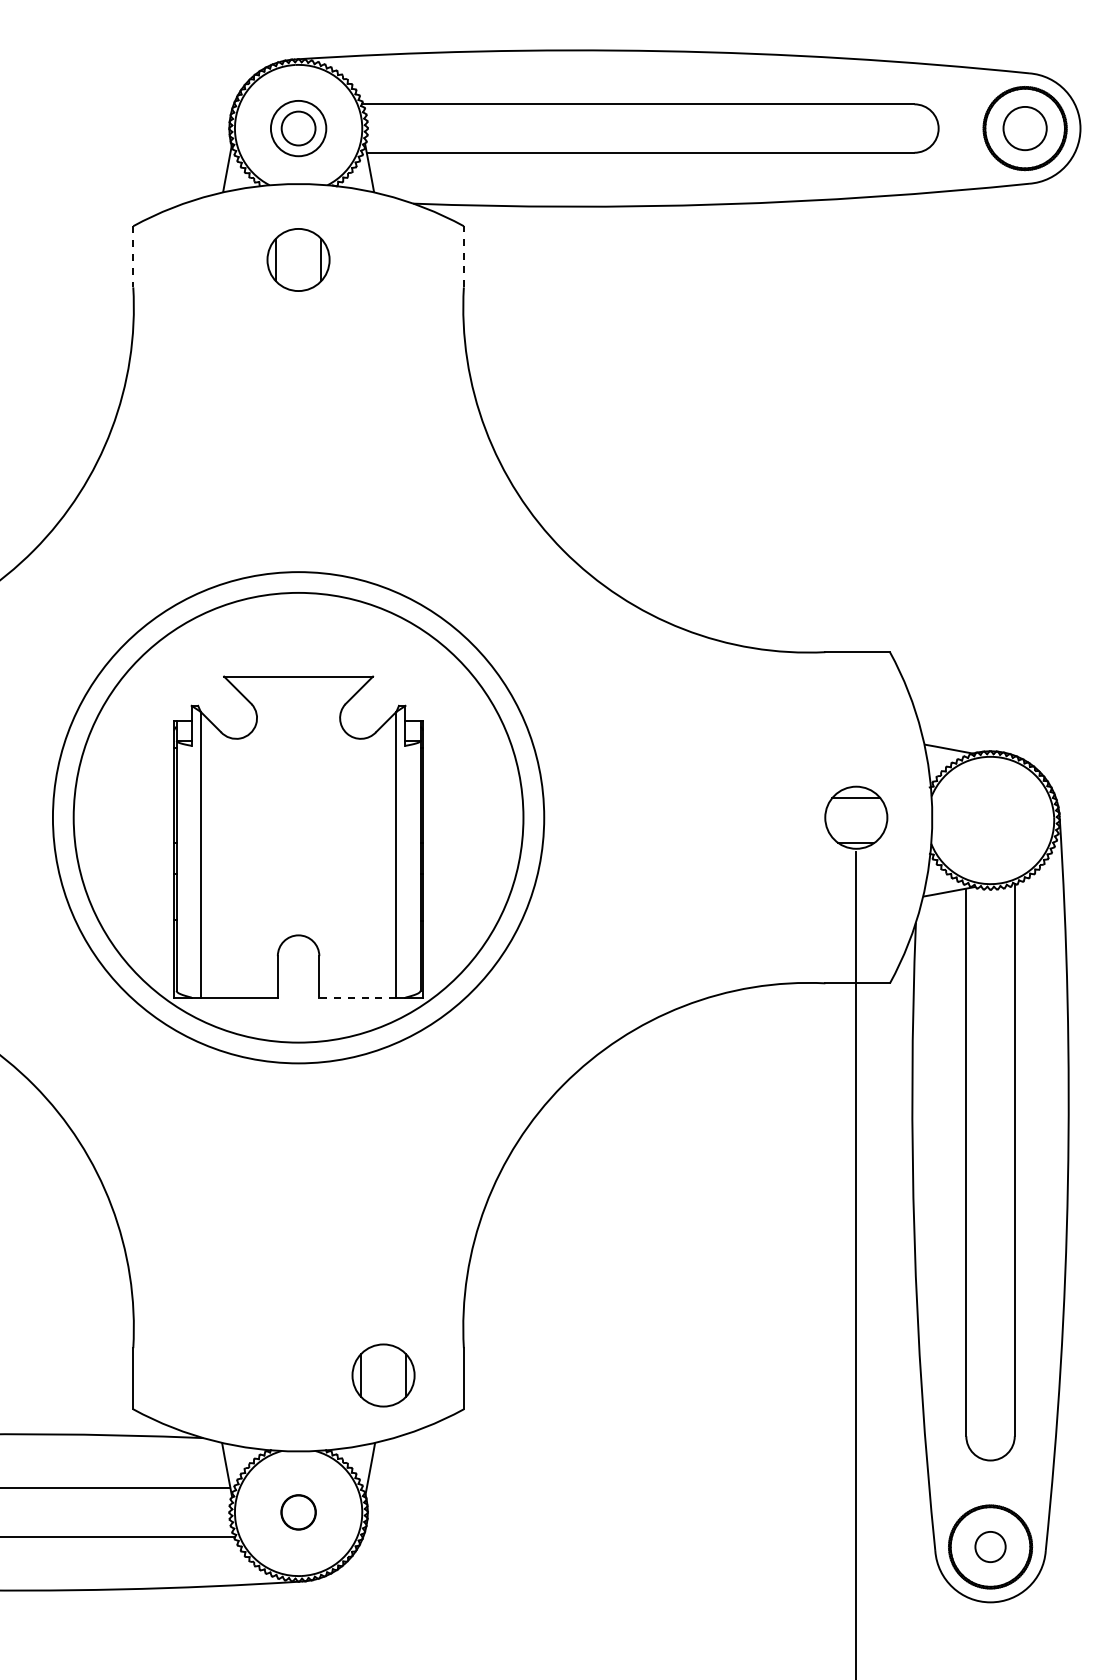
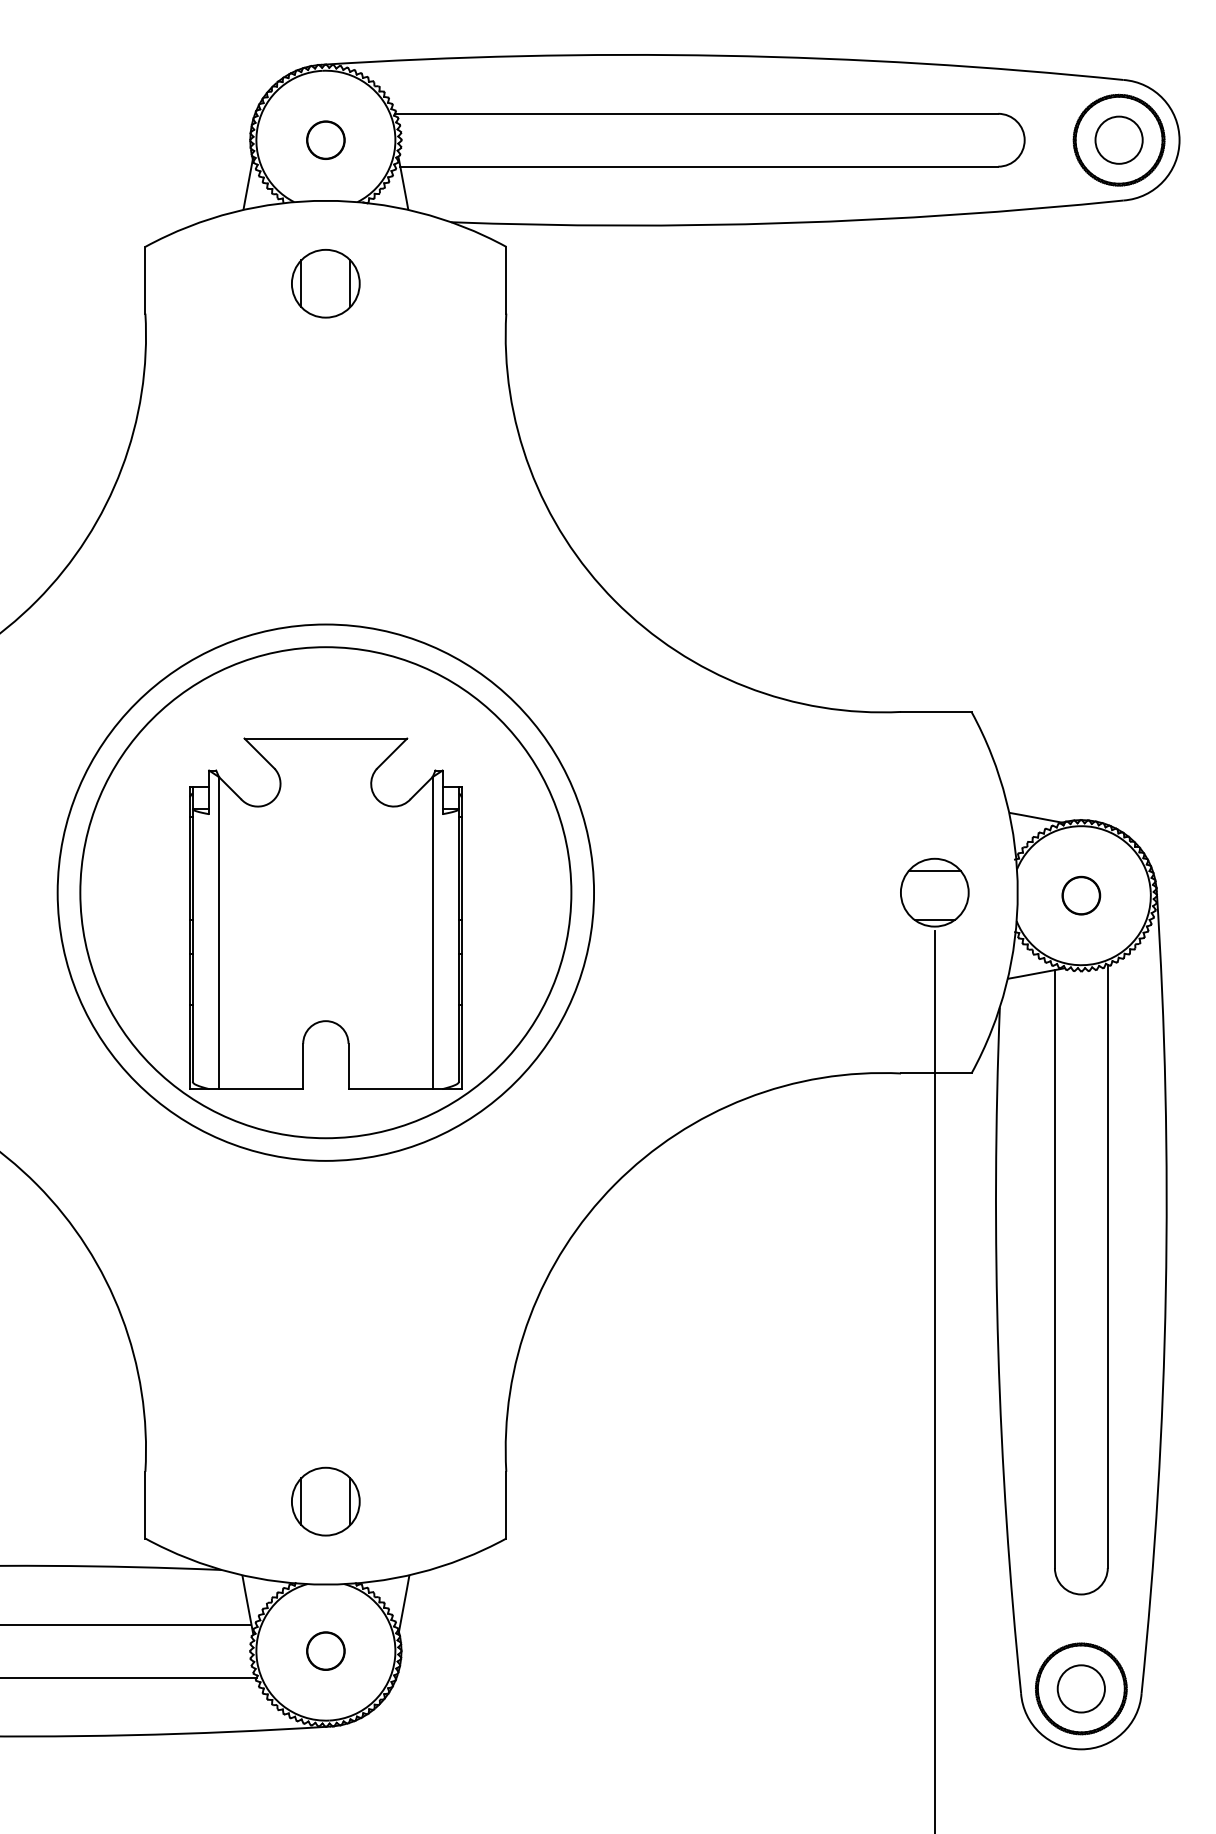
circle: (298, 128) -> (325, 140), size x0.62
line: (133, 256) -> (145, 279), dashed -> solid
line: (463, 256) -> (505, 279), dashed -> solid
circle: (990, 820) -> (1081, 895), added
line: (357, 997) -> (390, 1088), dashed -> solid
part: (383, 1375) -> (325, 1501), moved
circle: (990, 1546) -> (1081, 1688), size x1.43

